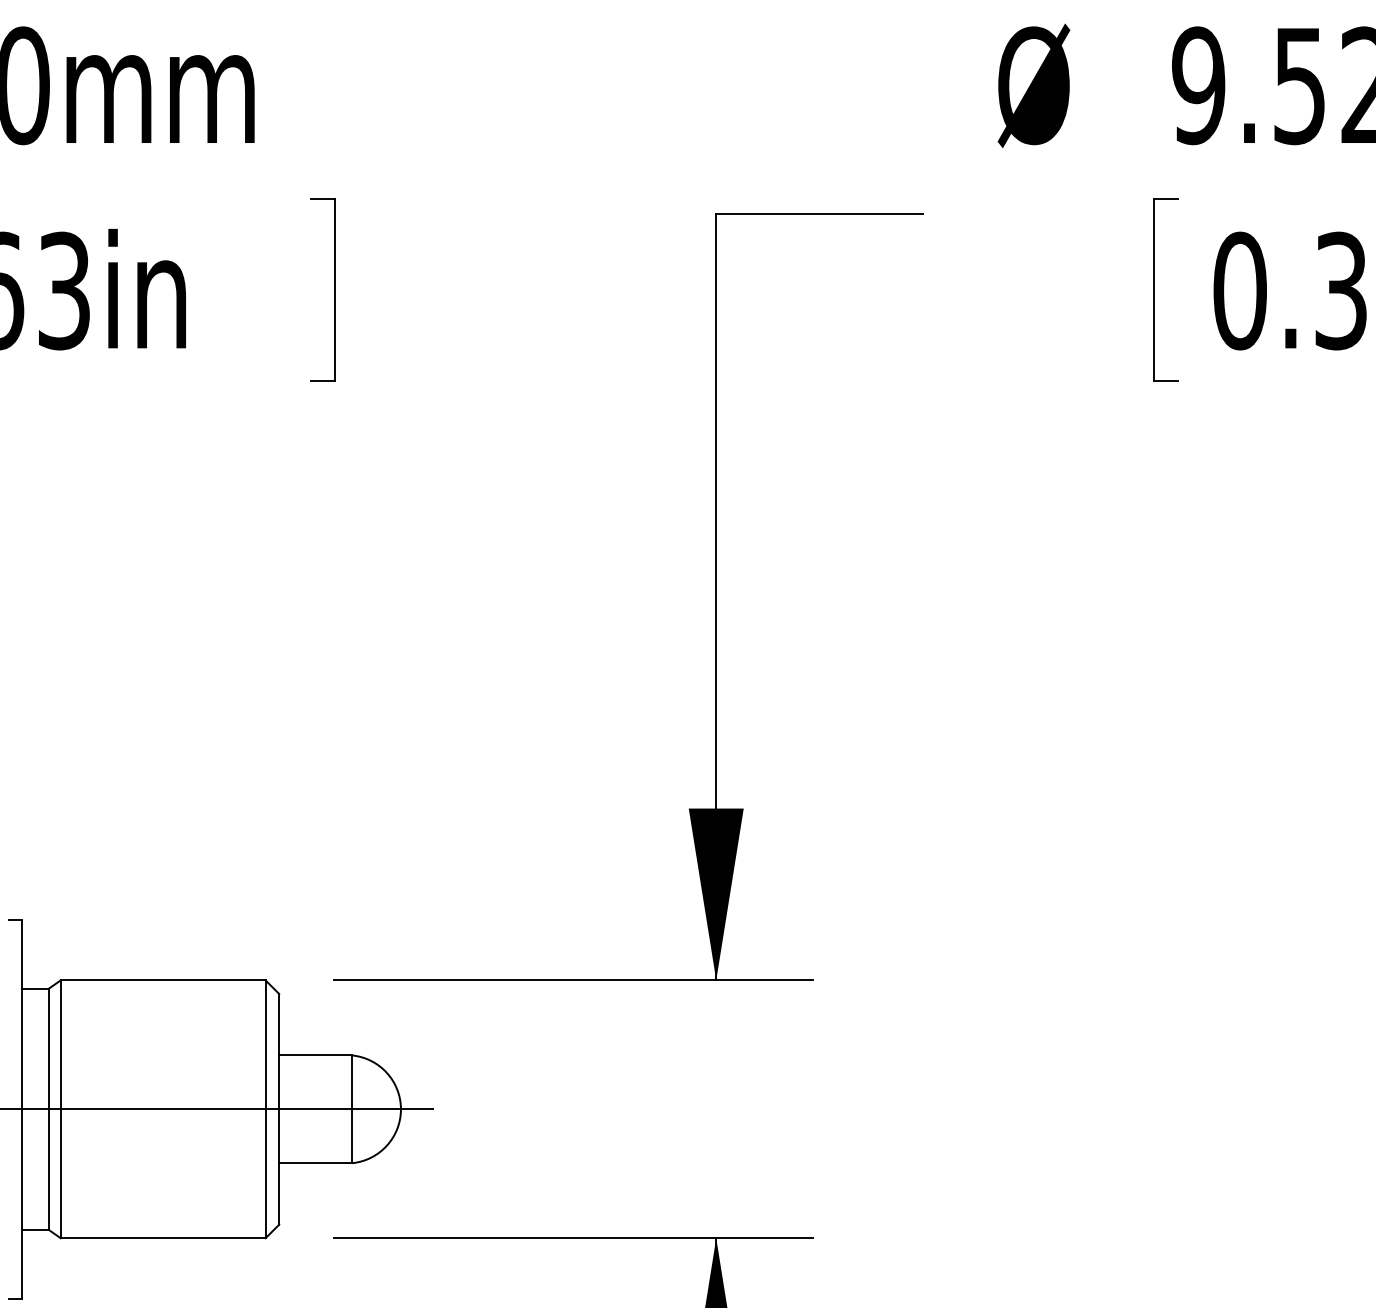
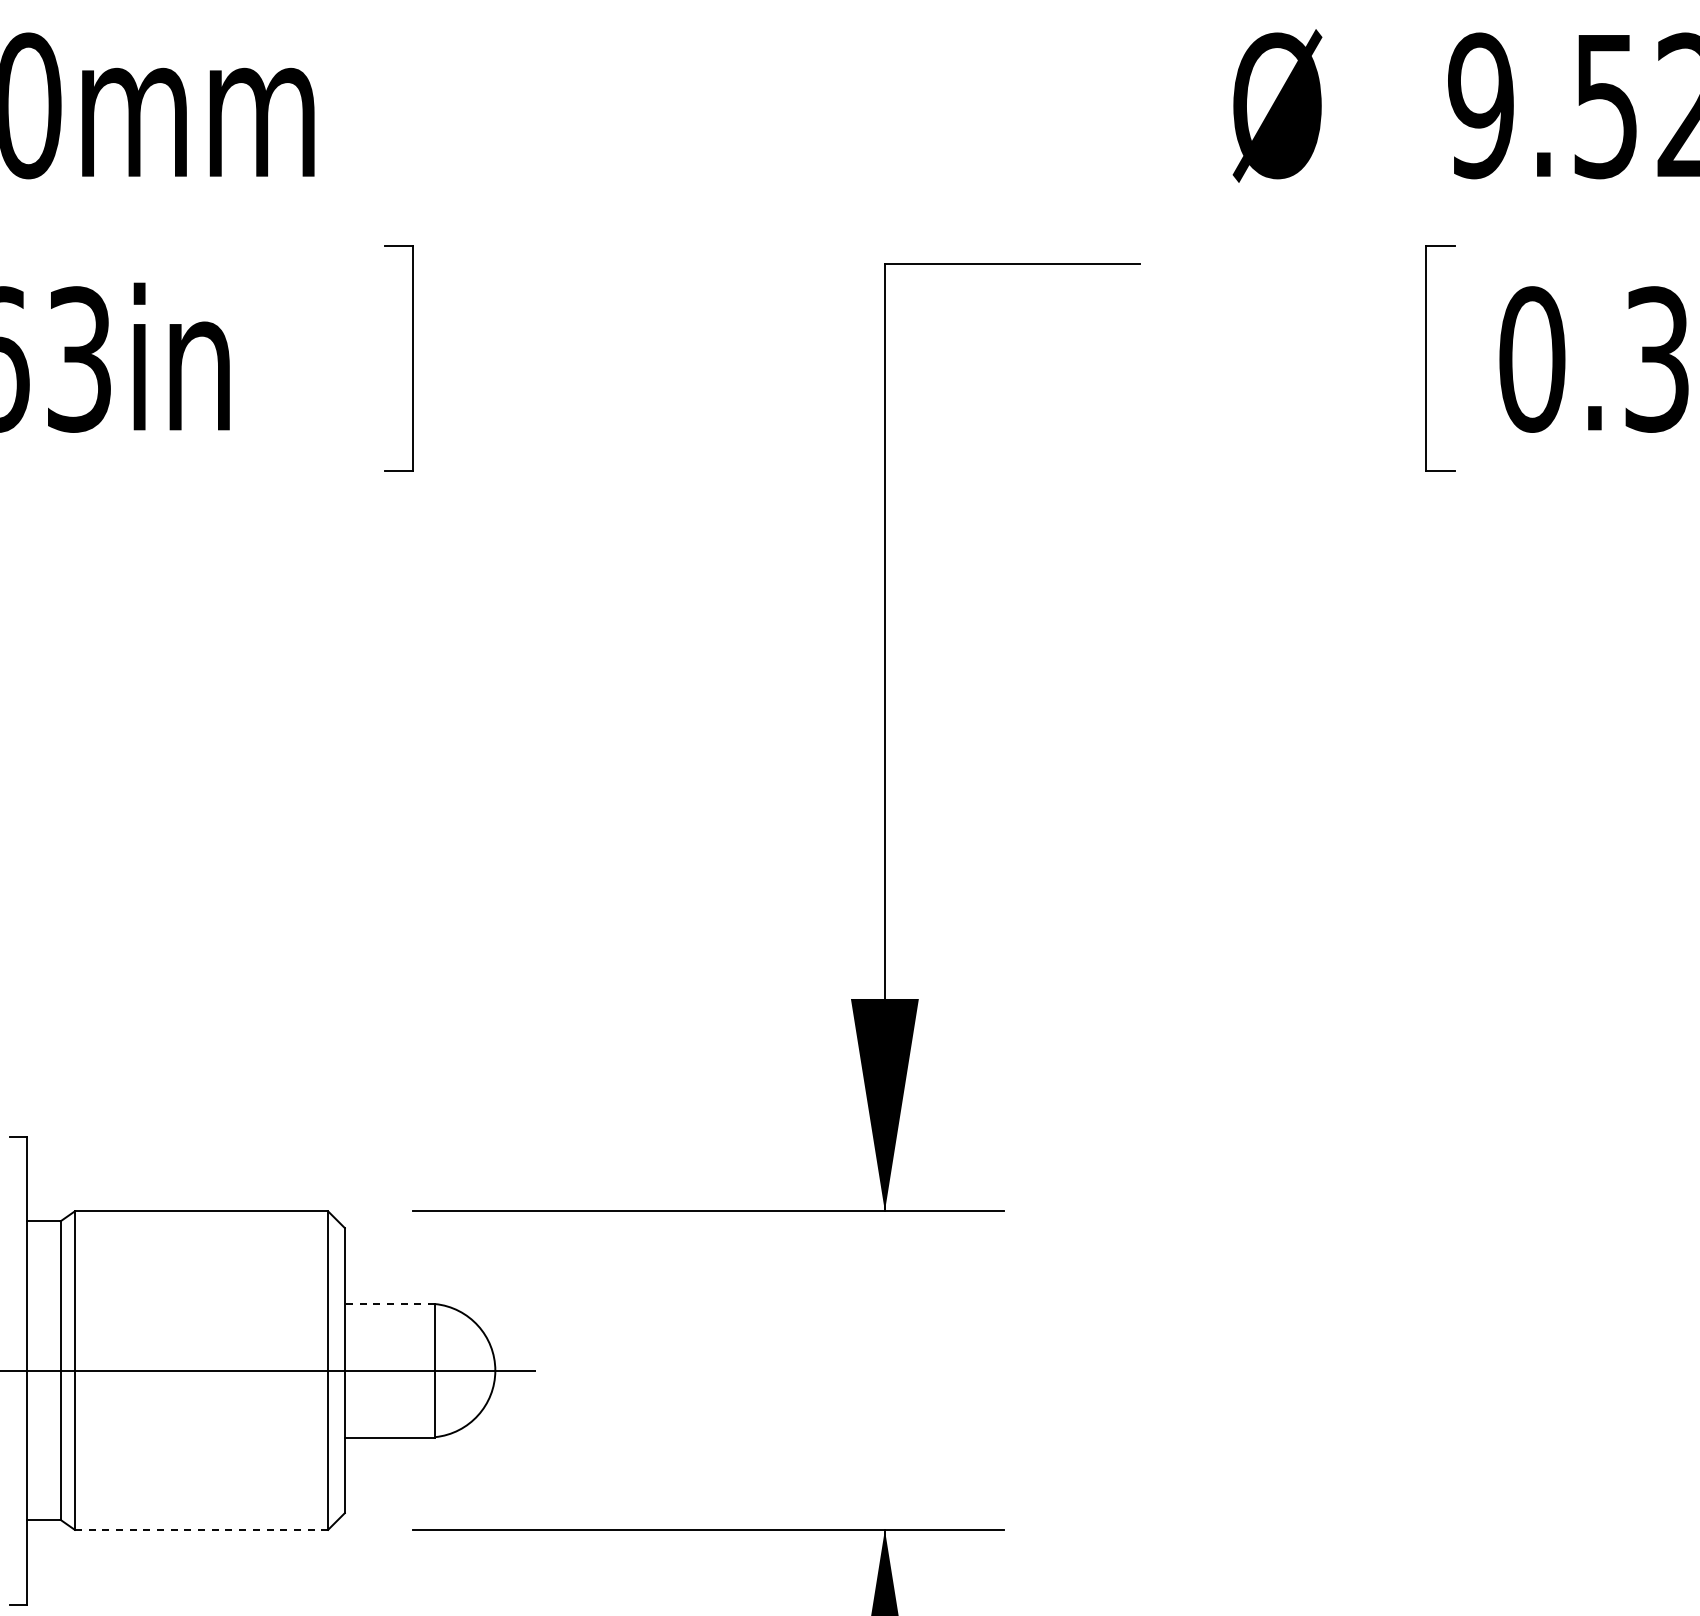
line: (315, 1055) -> (389, 1303), solid -> dashed
line: (163, 1237) -> (201, 1529), solid -> dashed

